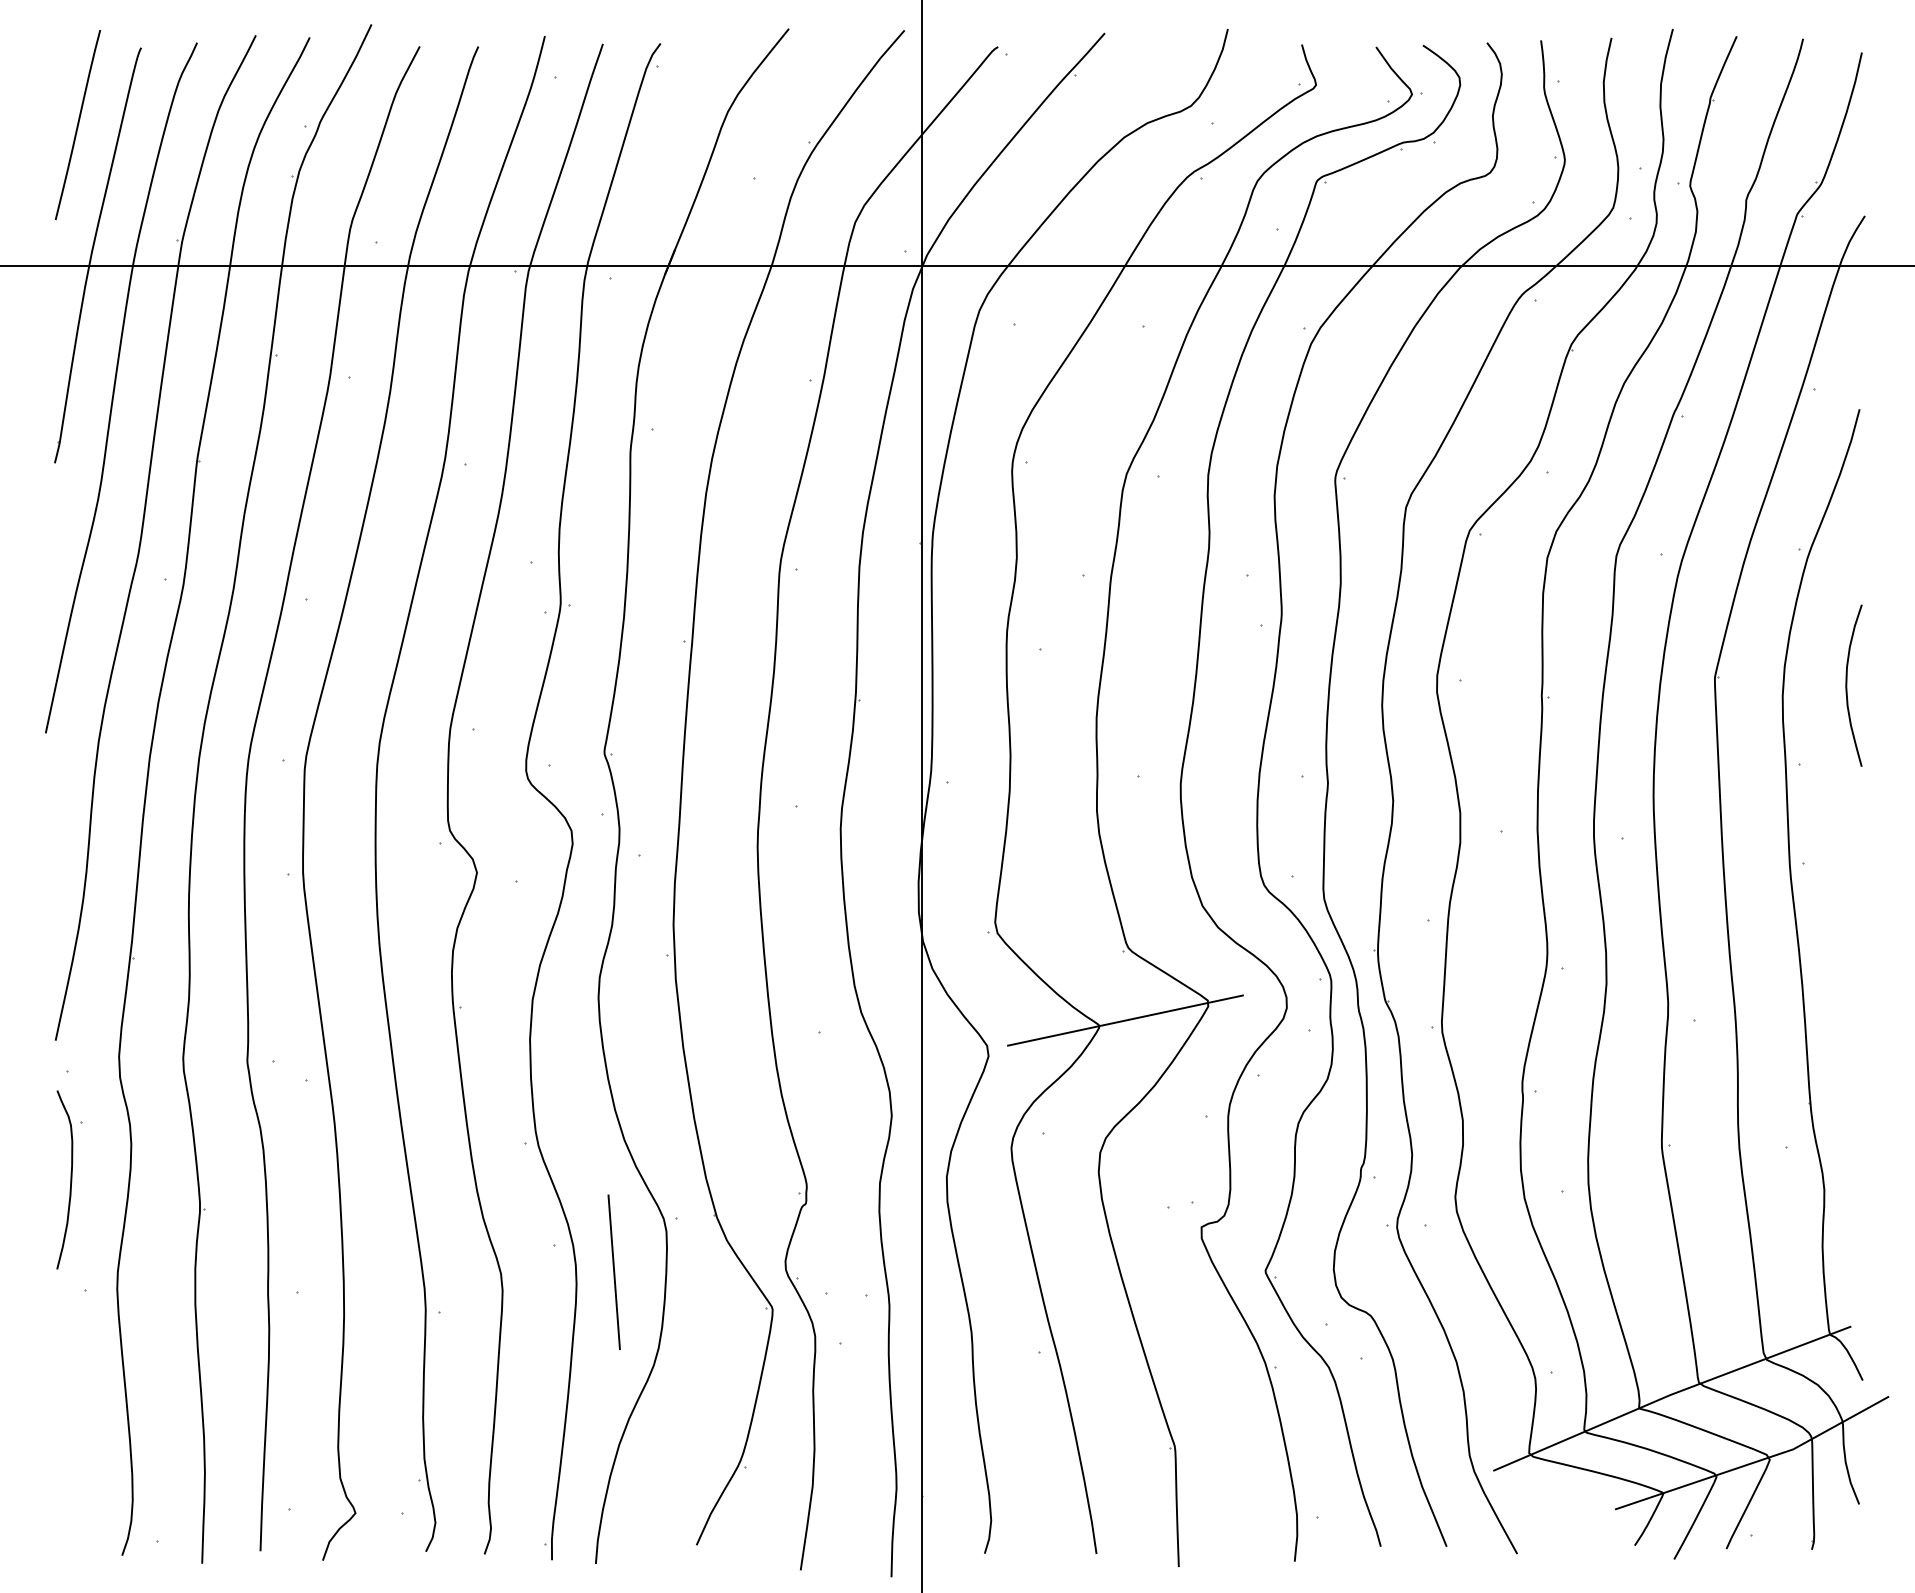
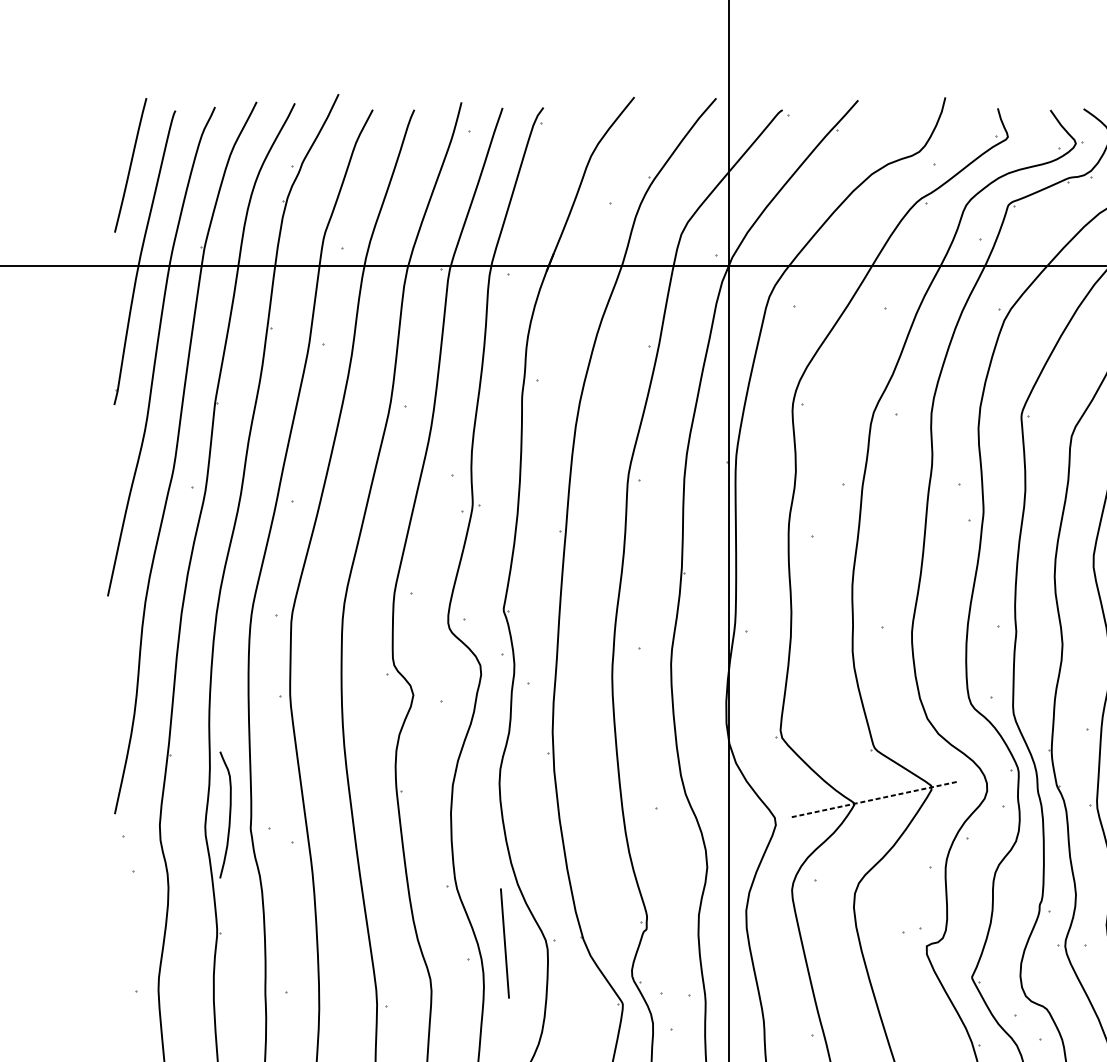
line: (1125, 1020) -> (872, 799), solid -> dashed
curve: (70, 1179) -> (229, 814), moved
line: (613, 1271) -> (504, 942), moved

